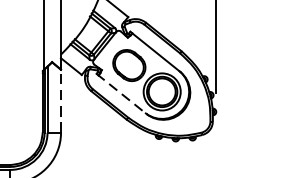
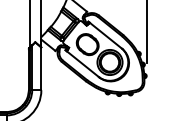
line: (121, 93) -> (82, 63), dashed -> solid
line: (61, 100) -> (41, 68), dashed -> solid

